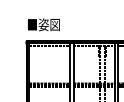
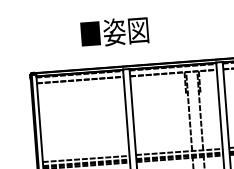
text: (43, 24) -> (113, 31), moved

